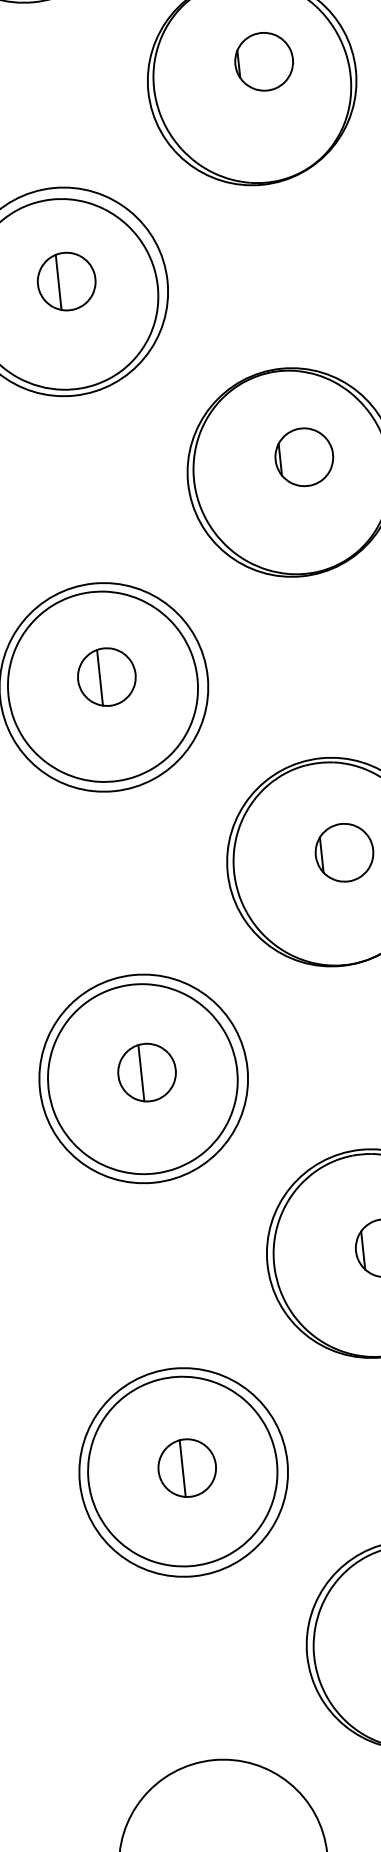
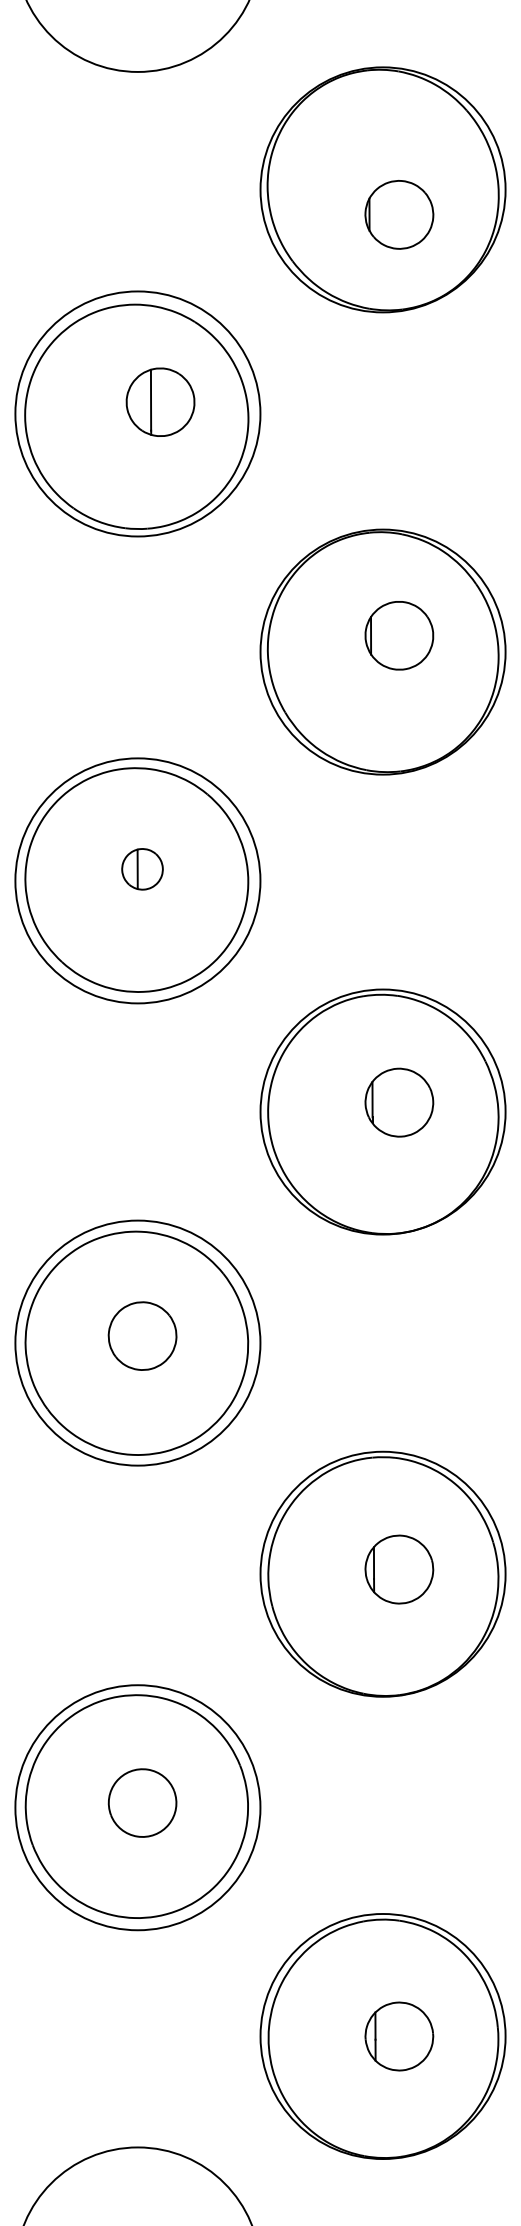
part: (264, 61) -> (399, 214), moved
part: (66, 280) -> (160, 401), moved
part: (106, 677) -> (142, 869), size x0.6
line: (141, 1073) -> (135, 1336), removed
line: (182, 1468) -> (137, 1802), removed

